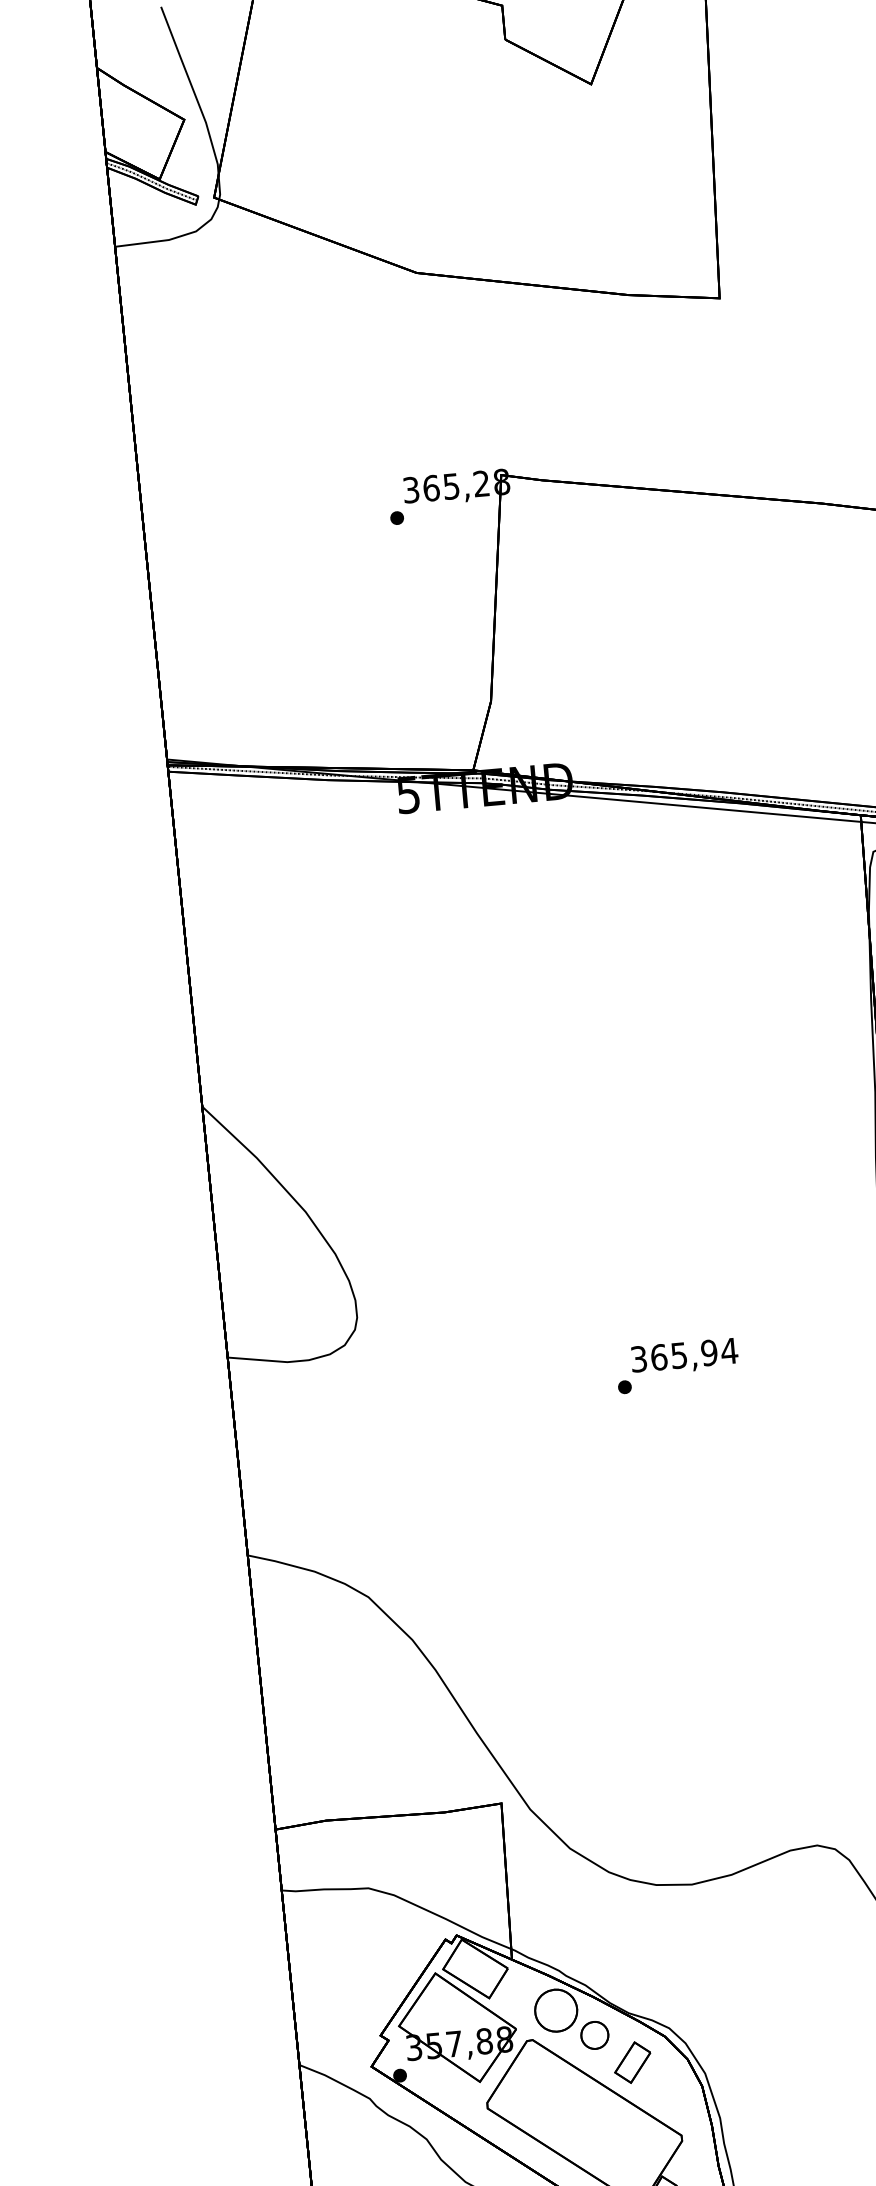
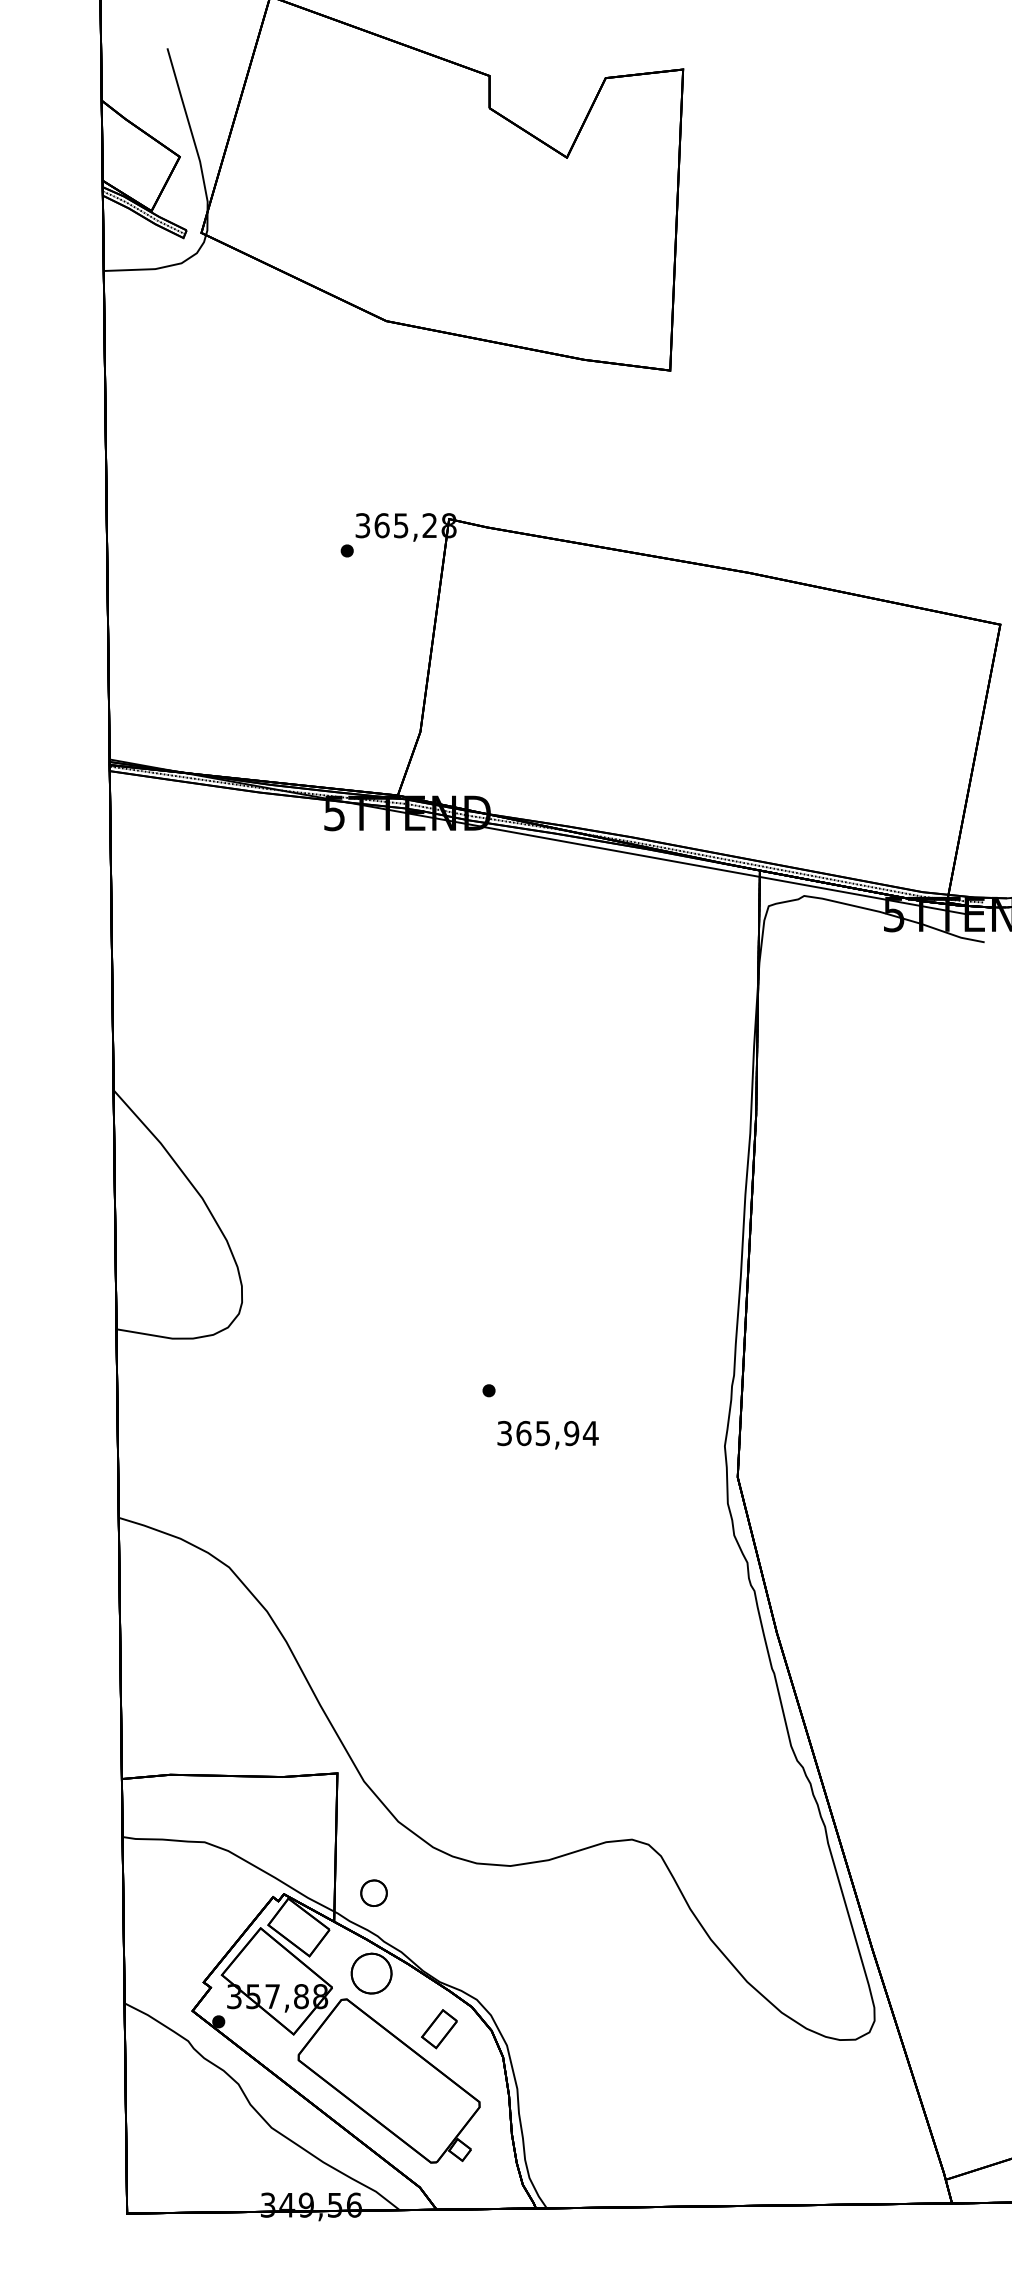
text: (684, 1357) -> (547, 1435), moved
part: (594, 2034) -> (373, 1892), moved

